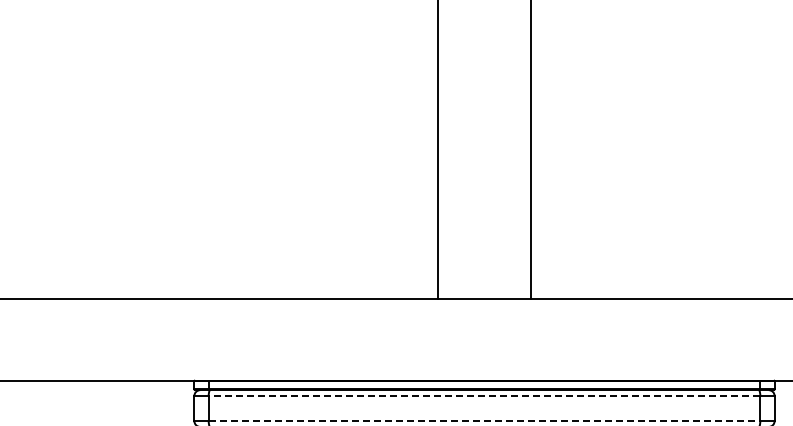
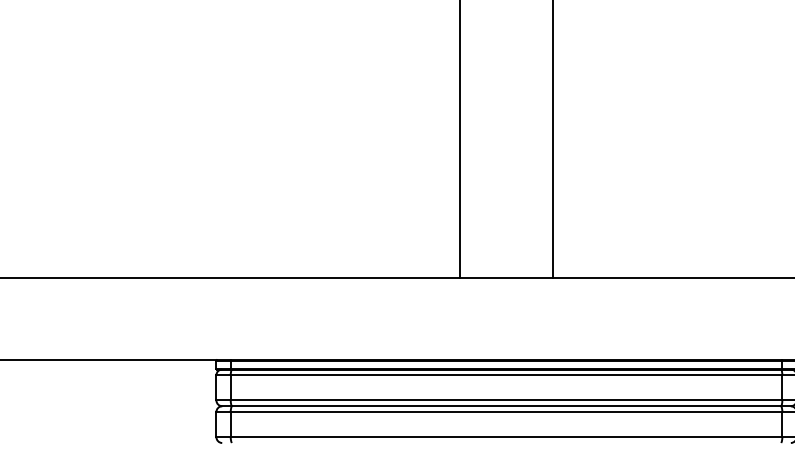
line: (484, 396) -> (506, 375), dashed -> solid
line: (484, 421) -> (506, 400), dashed -> solid

